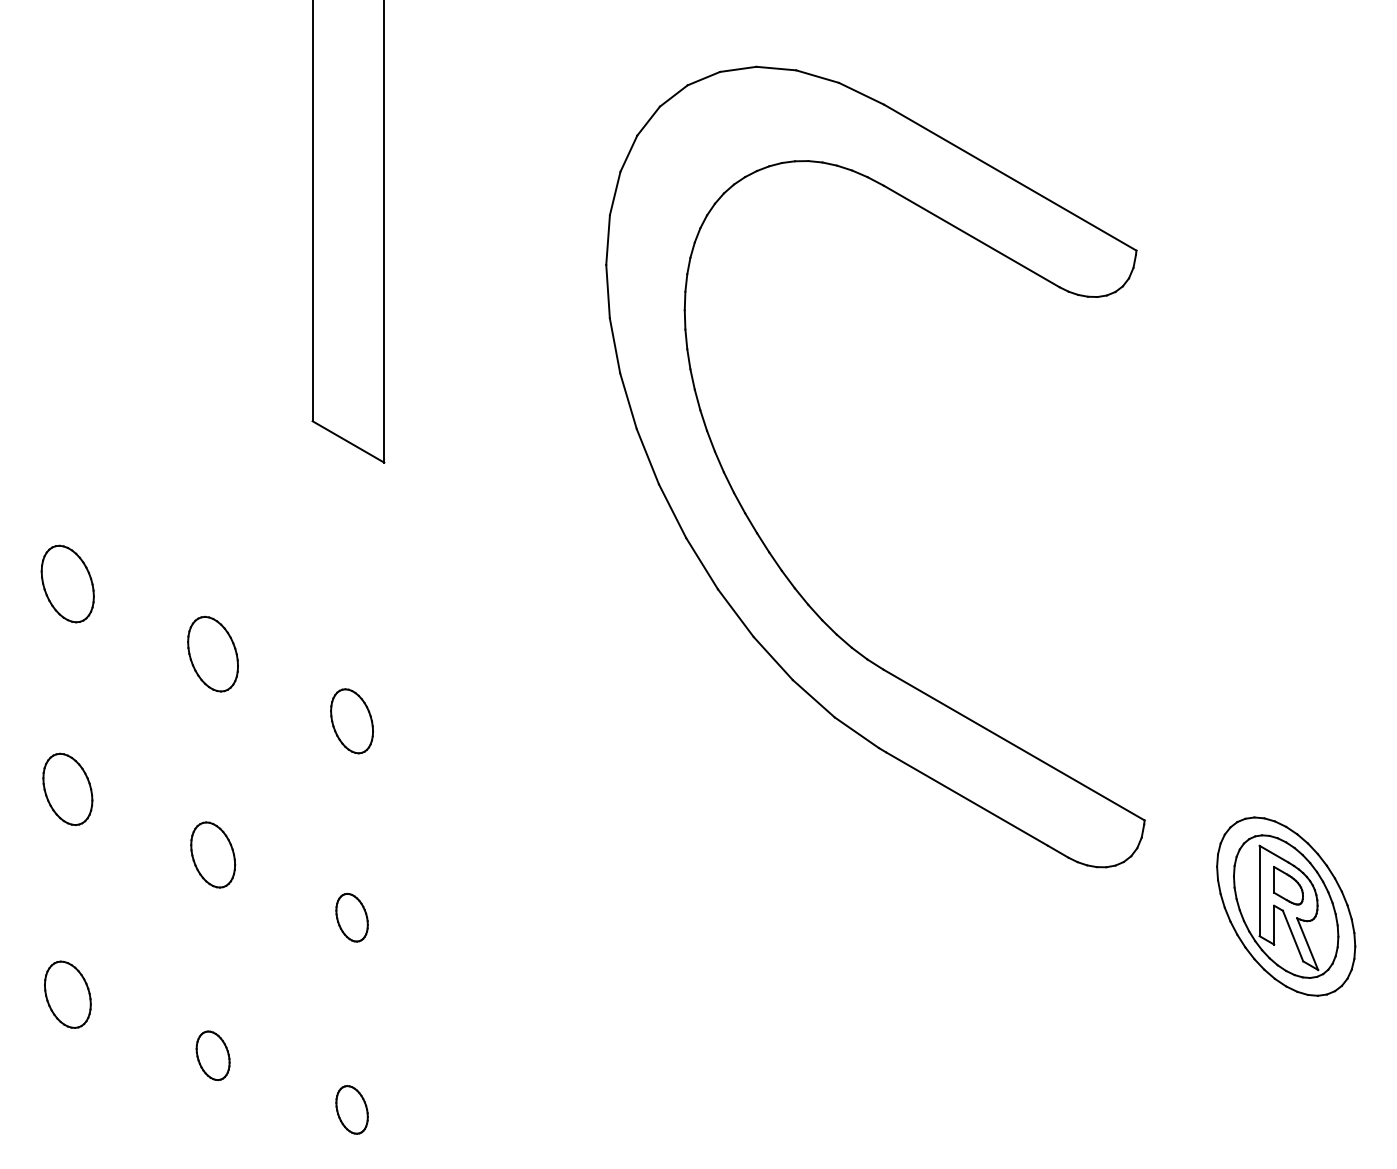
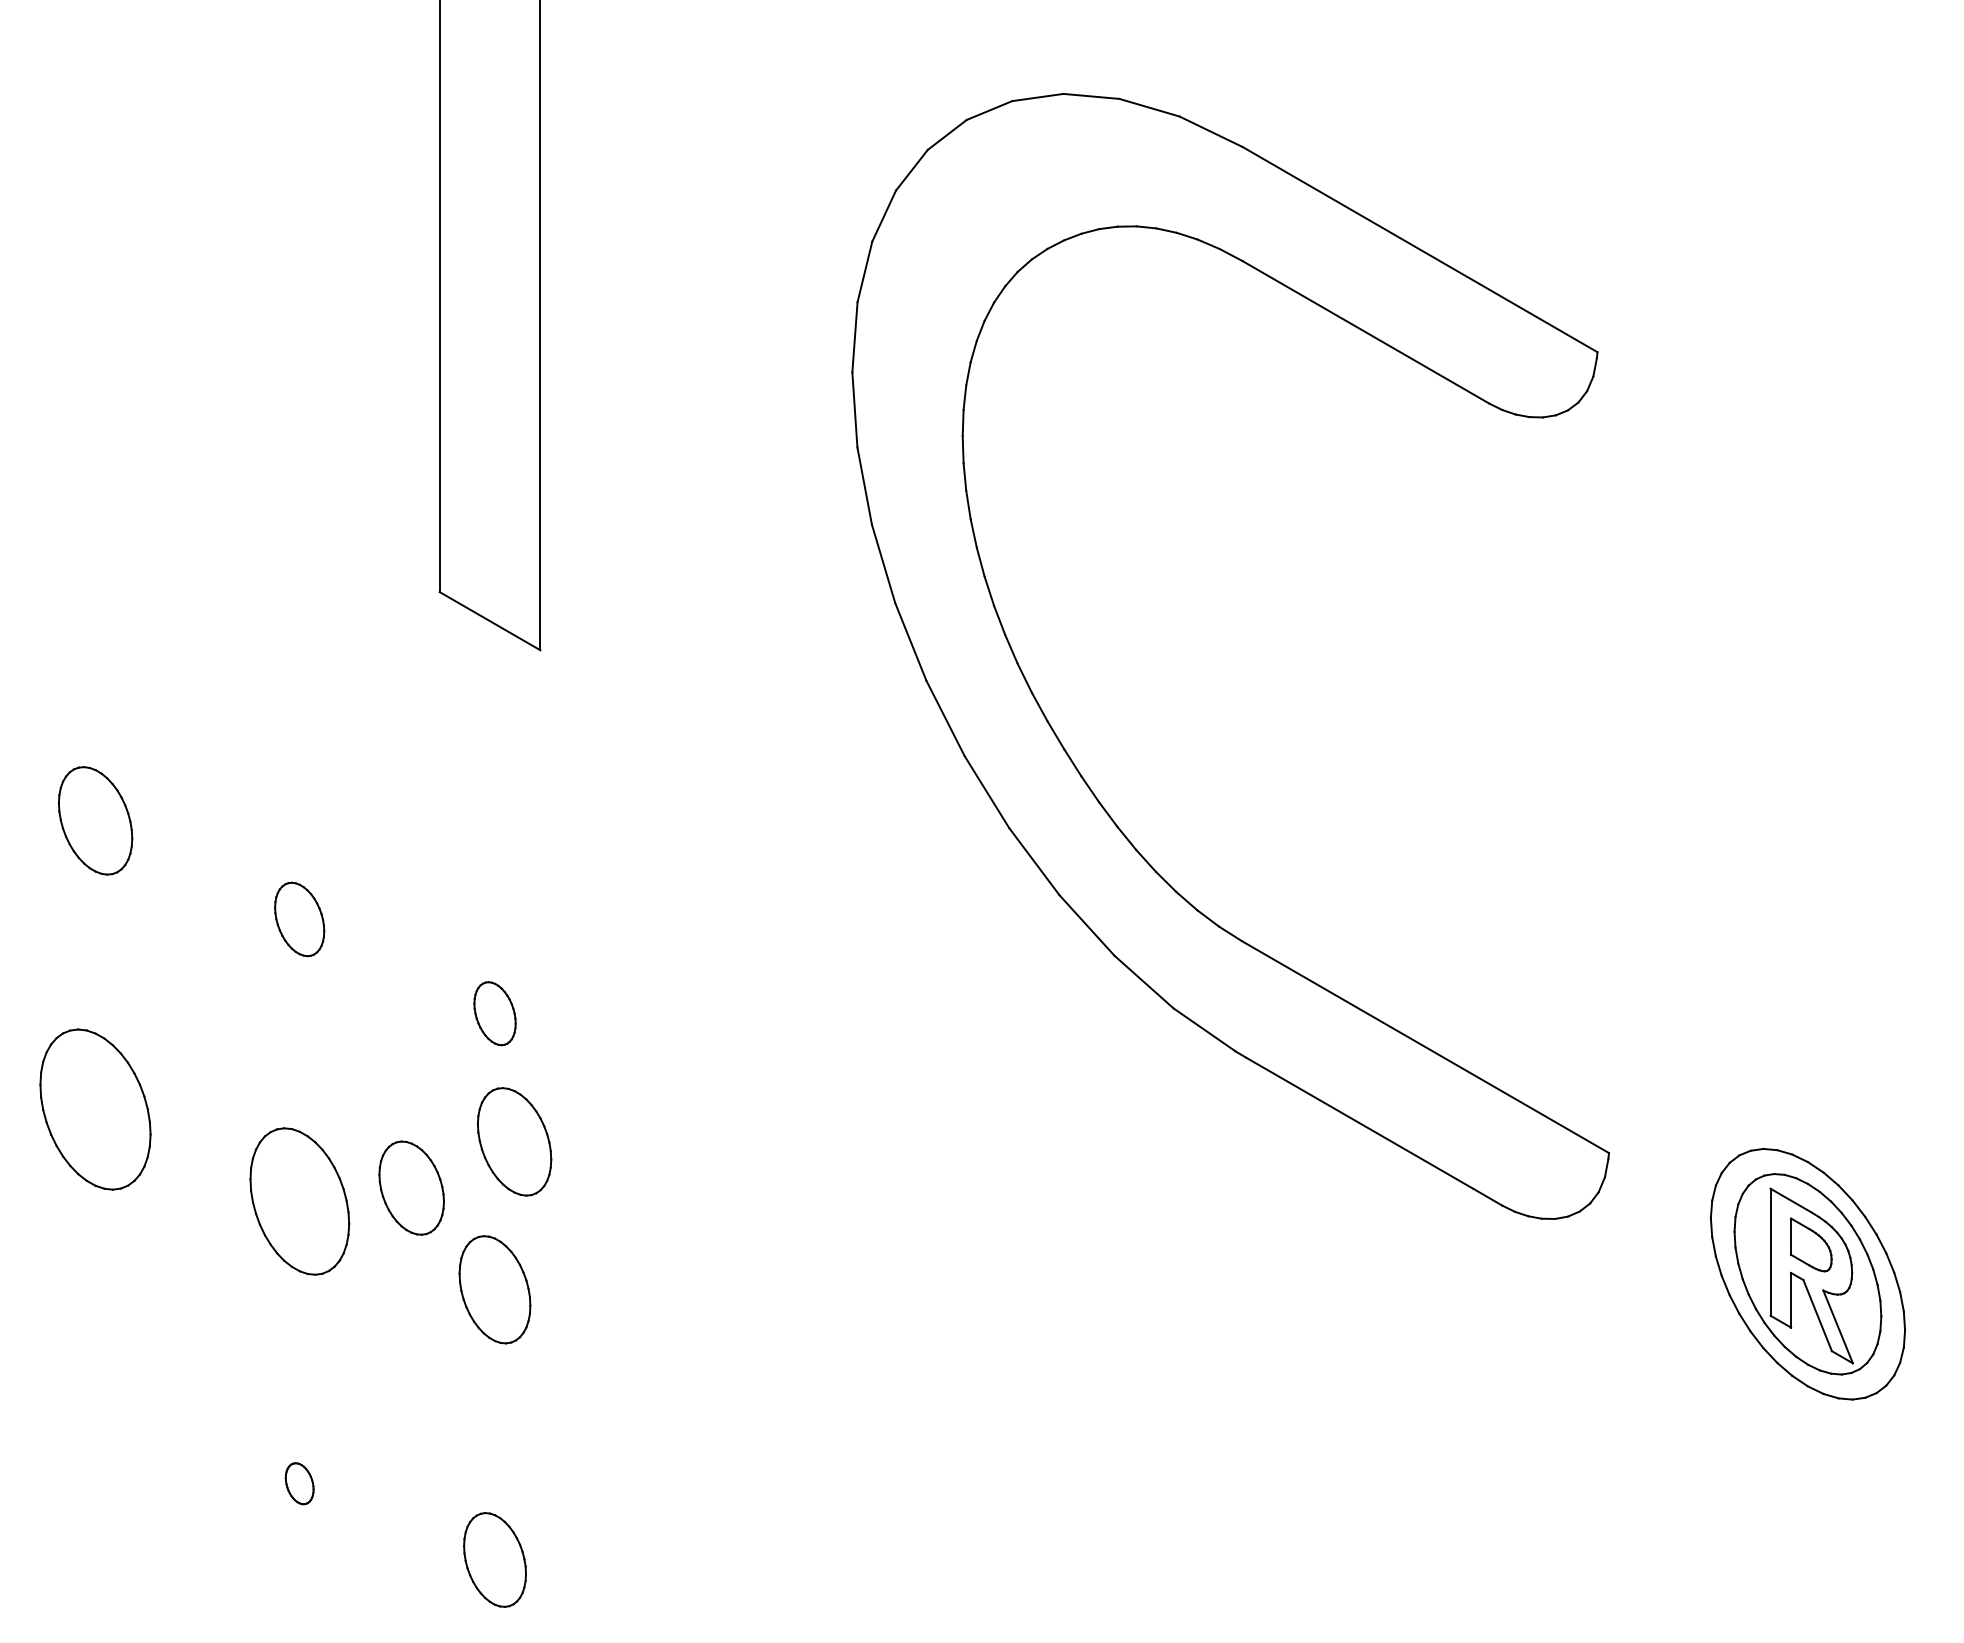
part: (212, 654) -> (299, 919), size x0.7
part: (351, 721) -> (494, 1013), size x0.7
part: (67, 789) -> (95, 1109), size x1.6
part: (365, 812) -> (514, 1141), added
part: (212, 854) -> (299, 1201), size x1.6
part: (352, 917) -> (495, 1289), size x1.6
part: (67, 994) -> (411, 1187), moved
part: (212, 1055) -> (299, 1483), size x0.6
part: (352, 1109) -> (495, 1559), size x1.4

